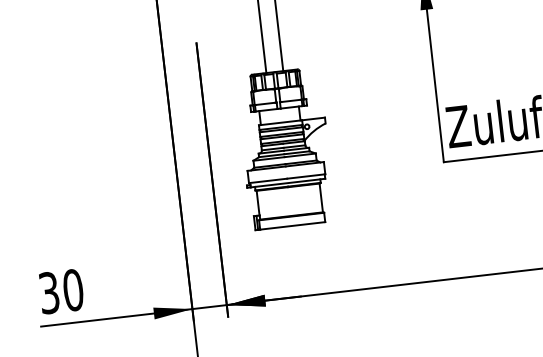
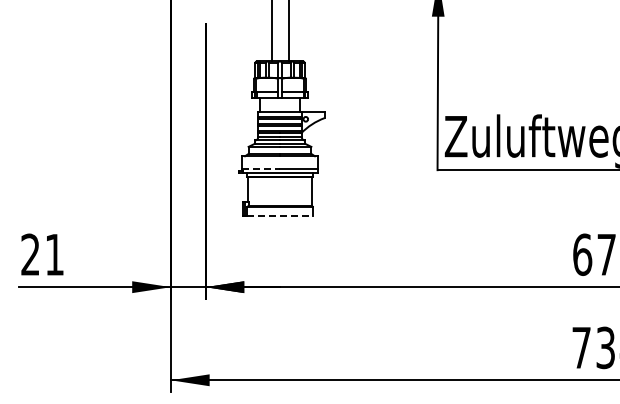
line: (268, 180) -> (261, 168), solid -> dashed
line: (293, 226) -> (280, 216), solid -> dashed
text: (61, 291) -> (42, 254), 30 -> 21

